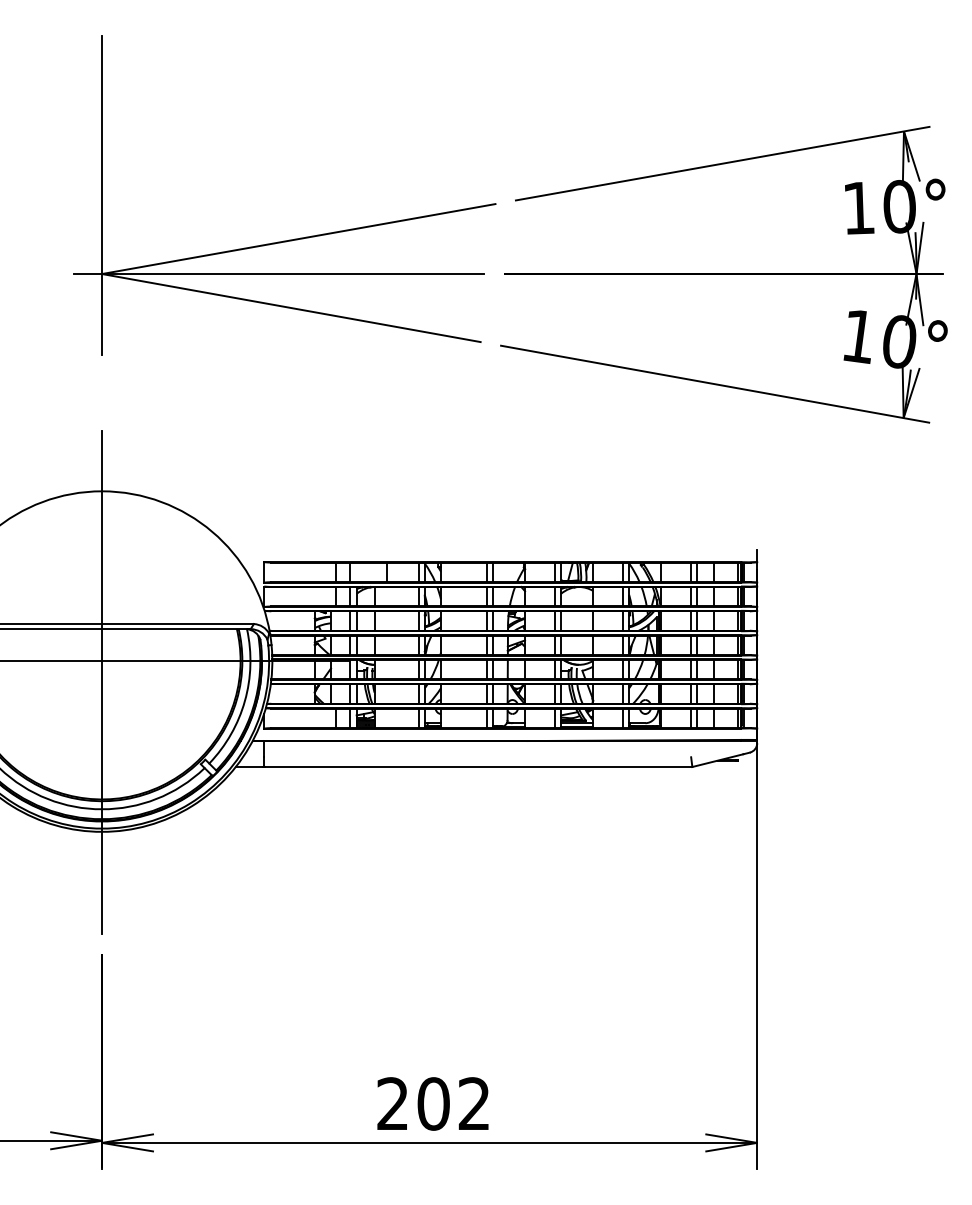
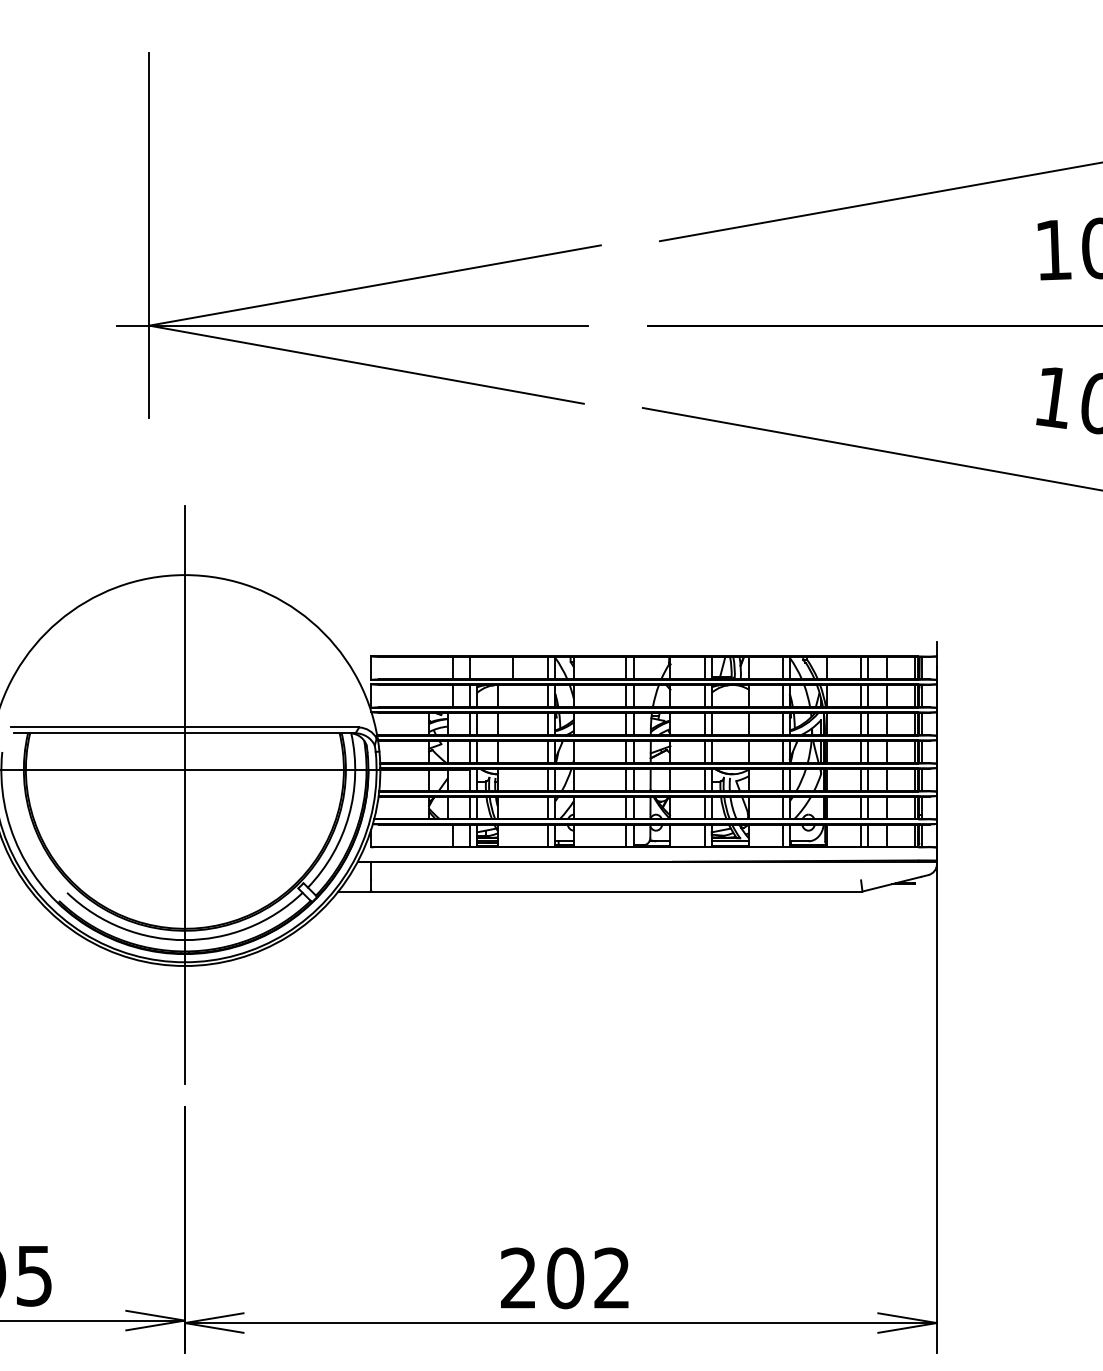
part: (294, 238) -> (370, 284), moved

